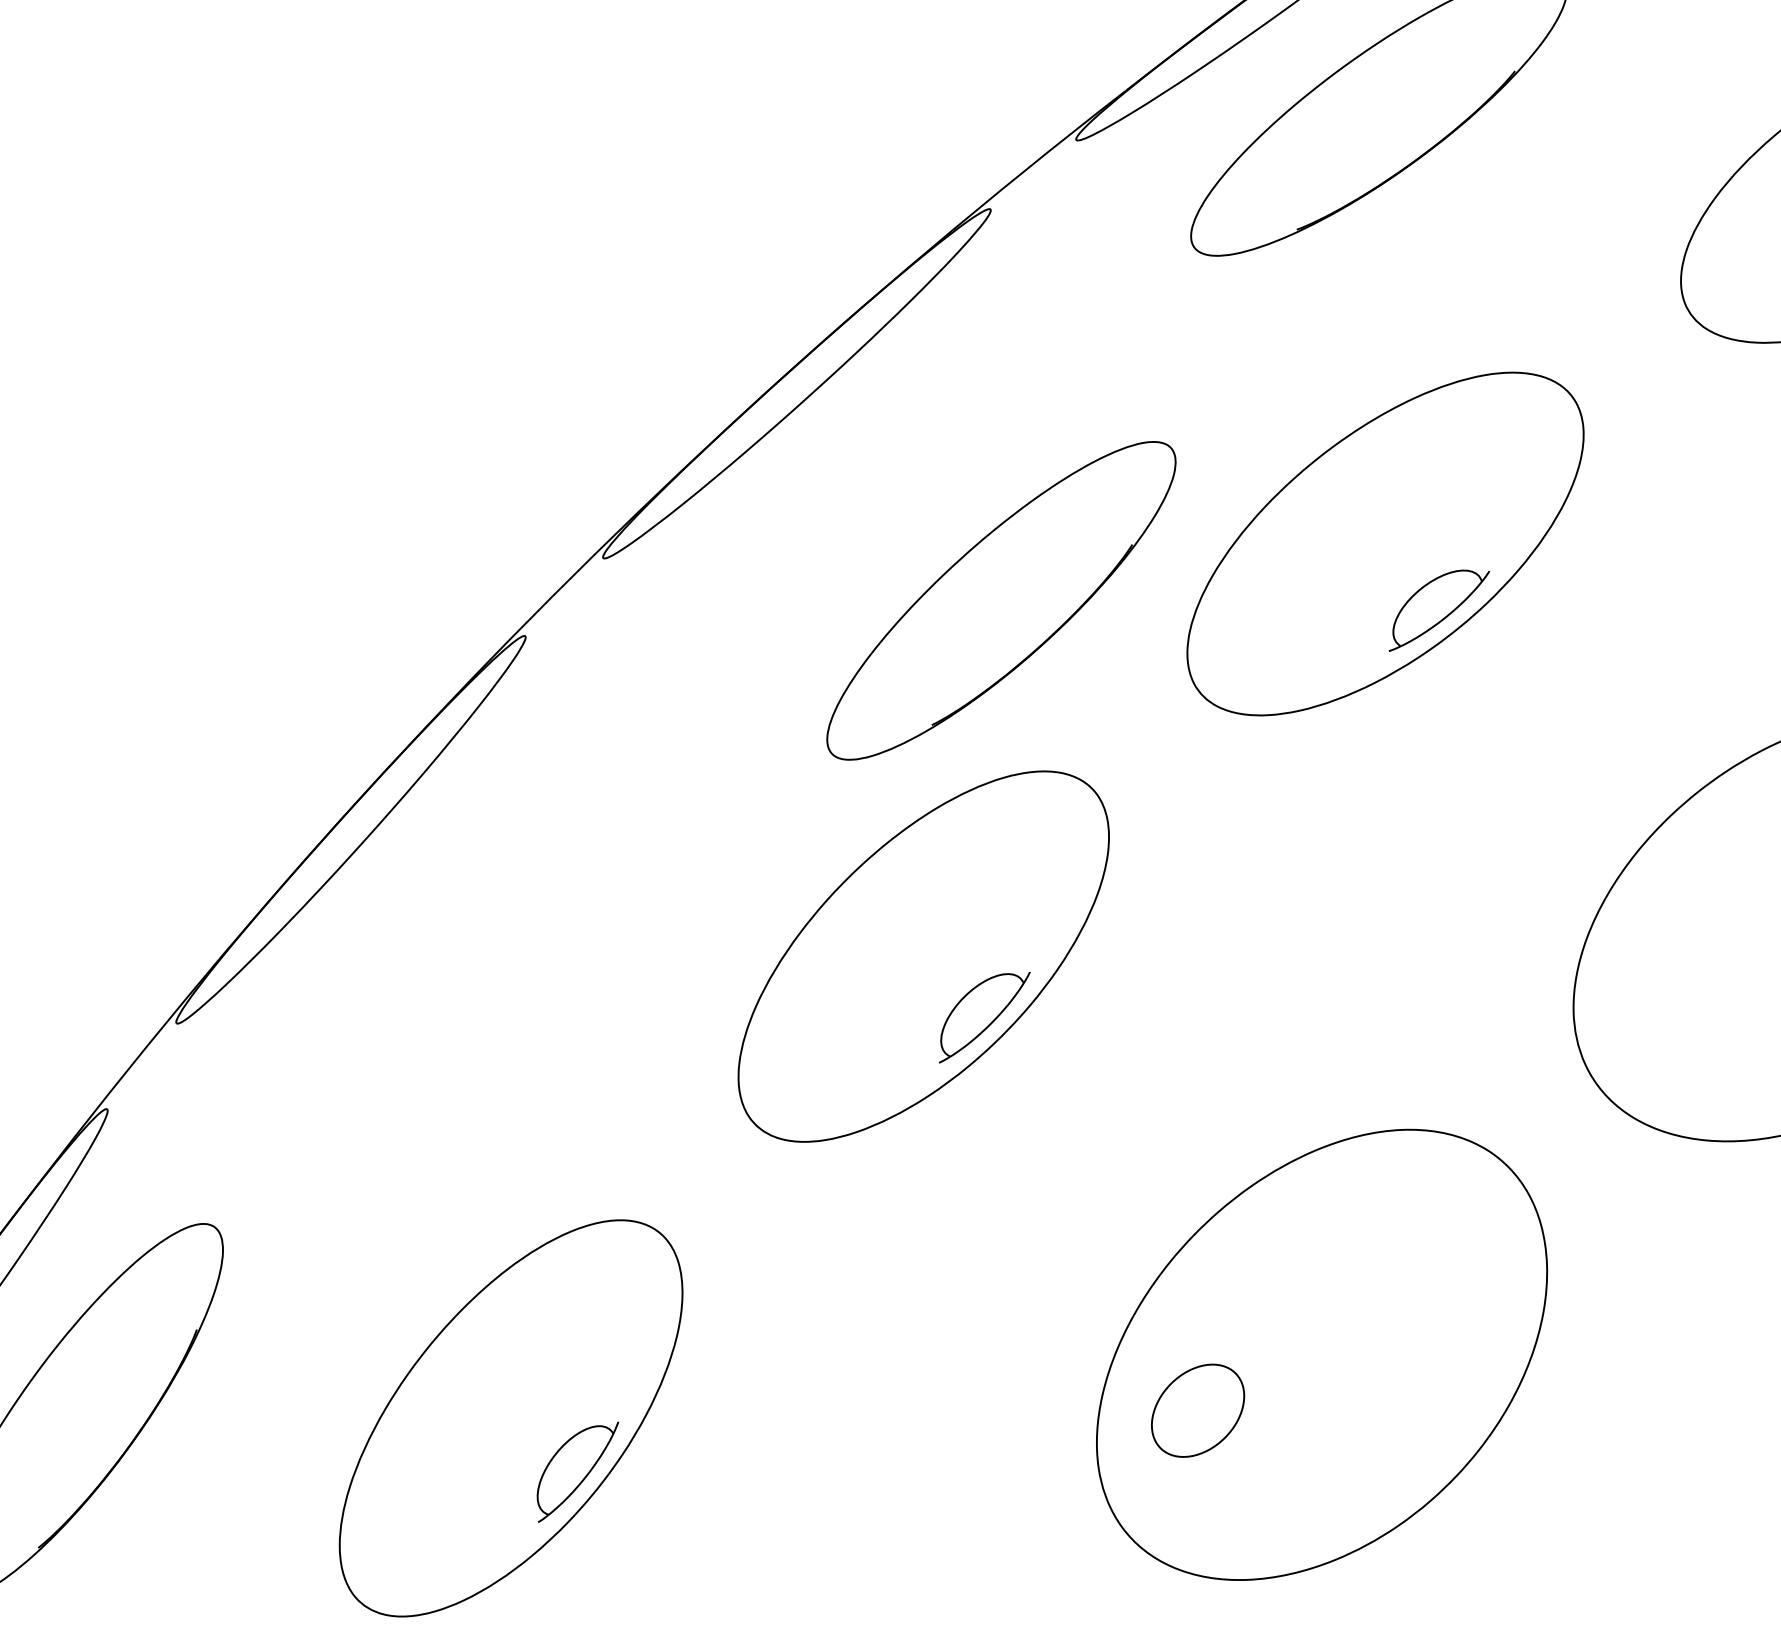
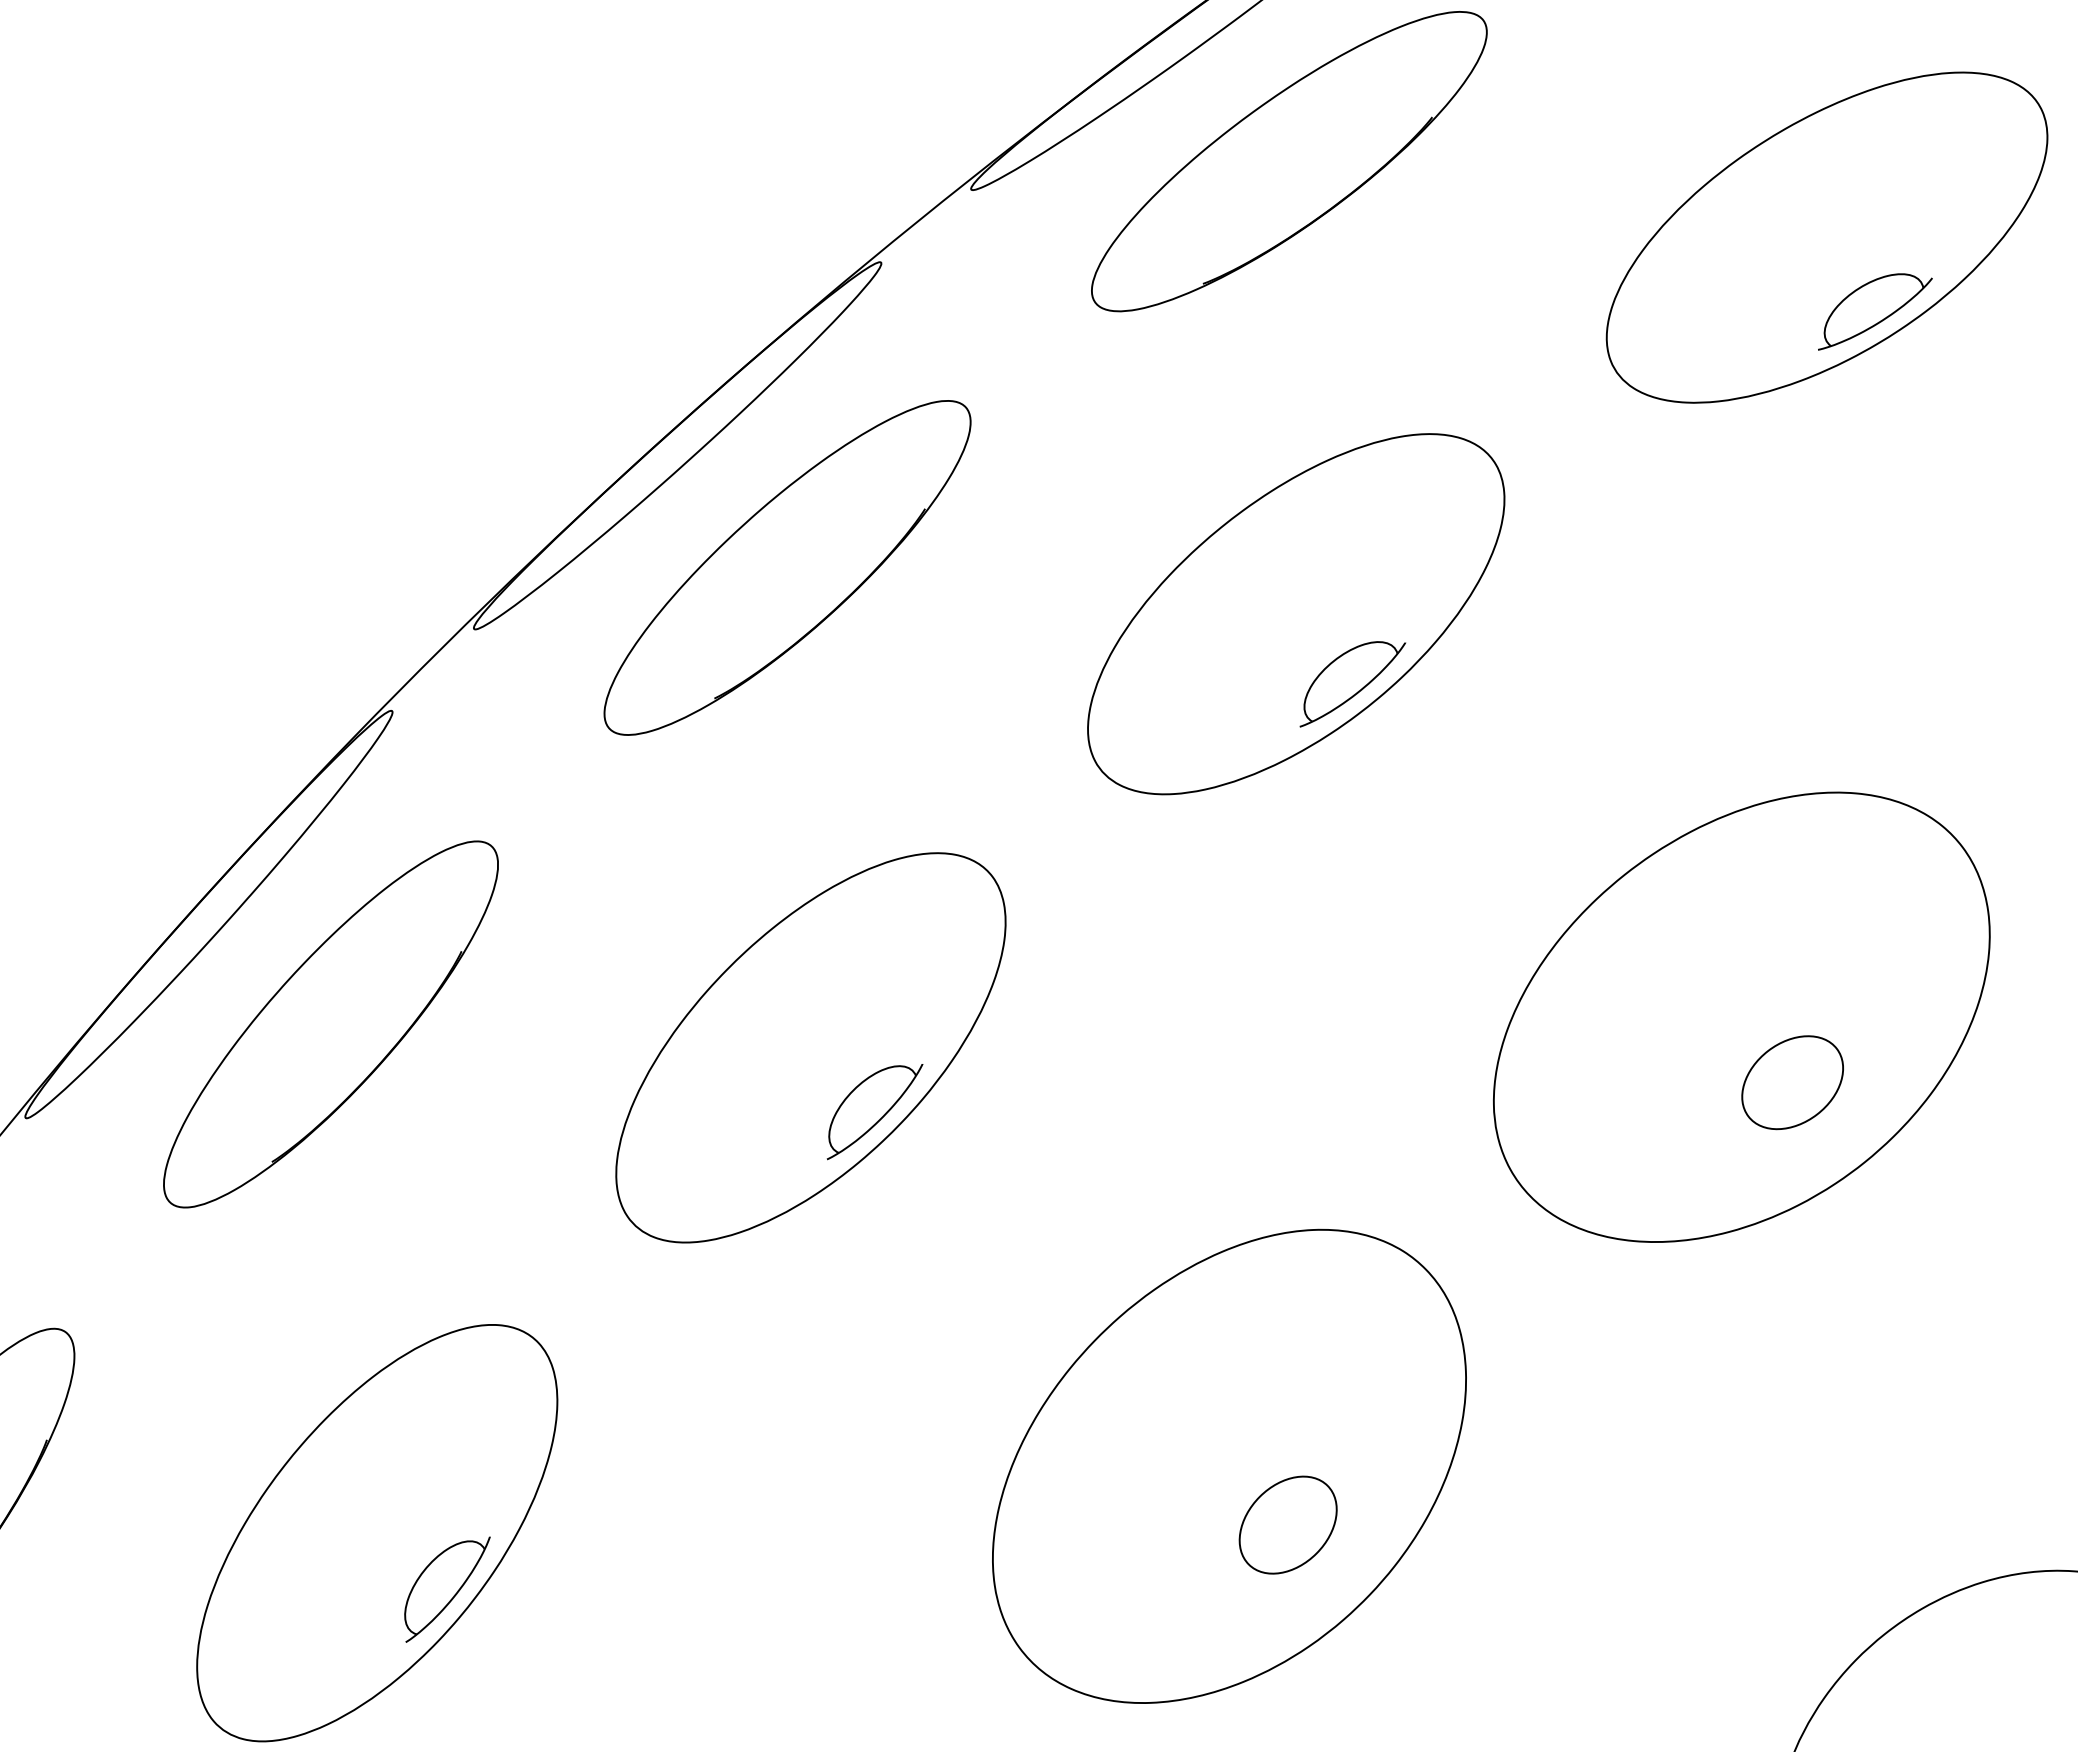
part: (1001, 600) -> (787, 567), moved
part: (466, 934) -> (330, 1024), added
part: (1197, 1410) -> (1287, 1524), moved

